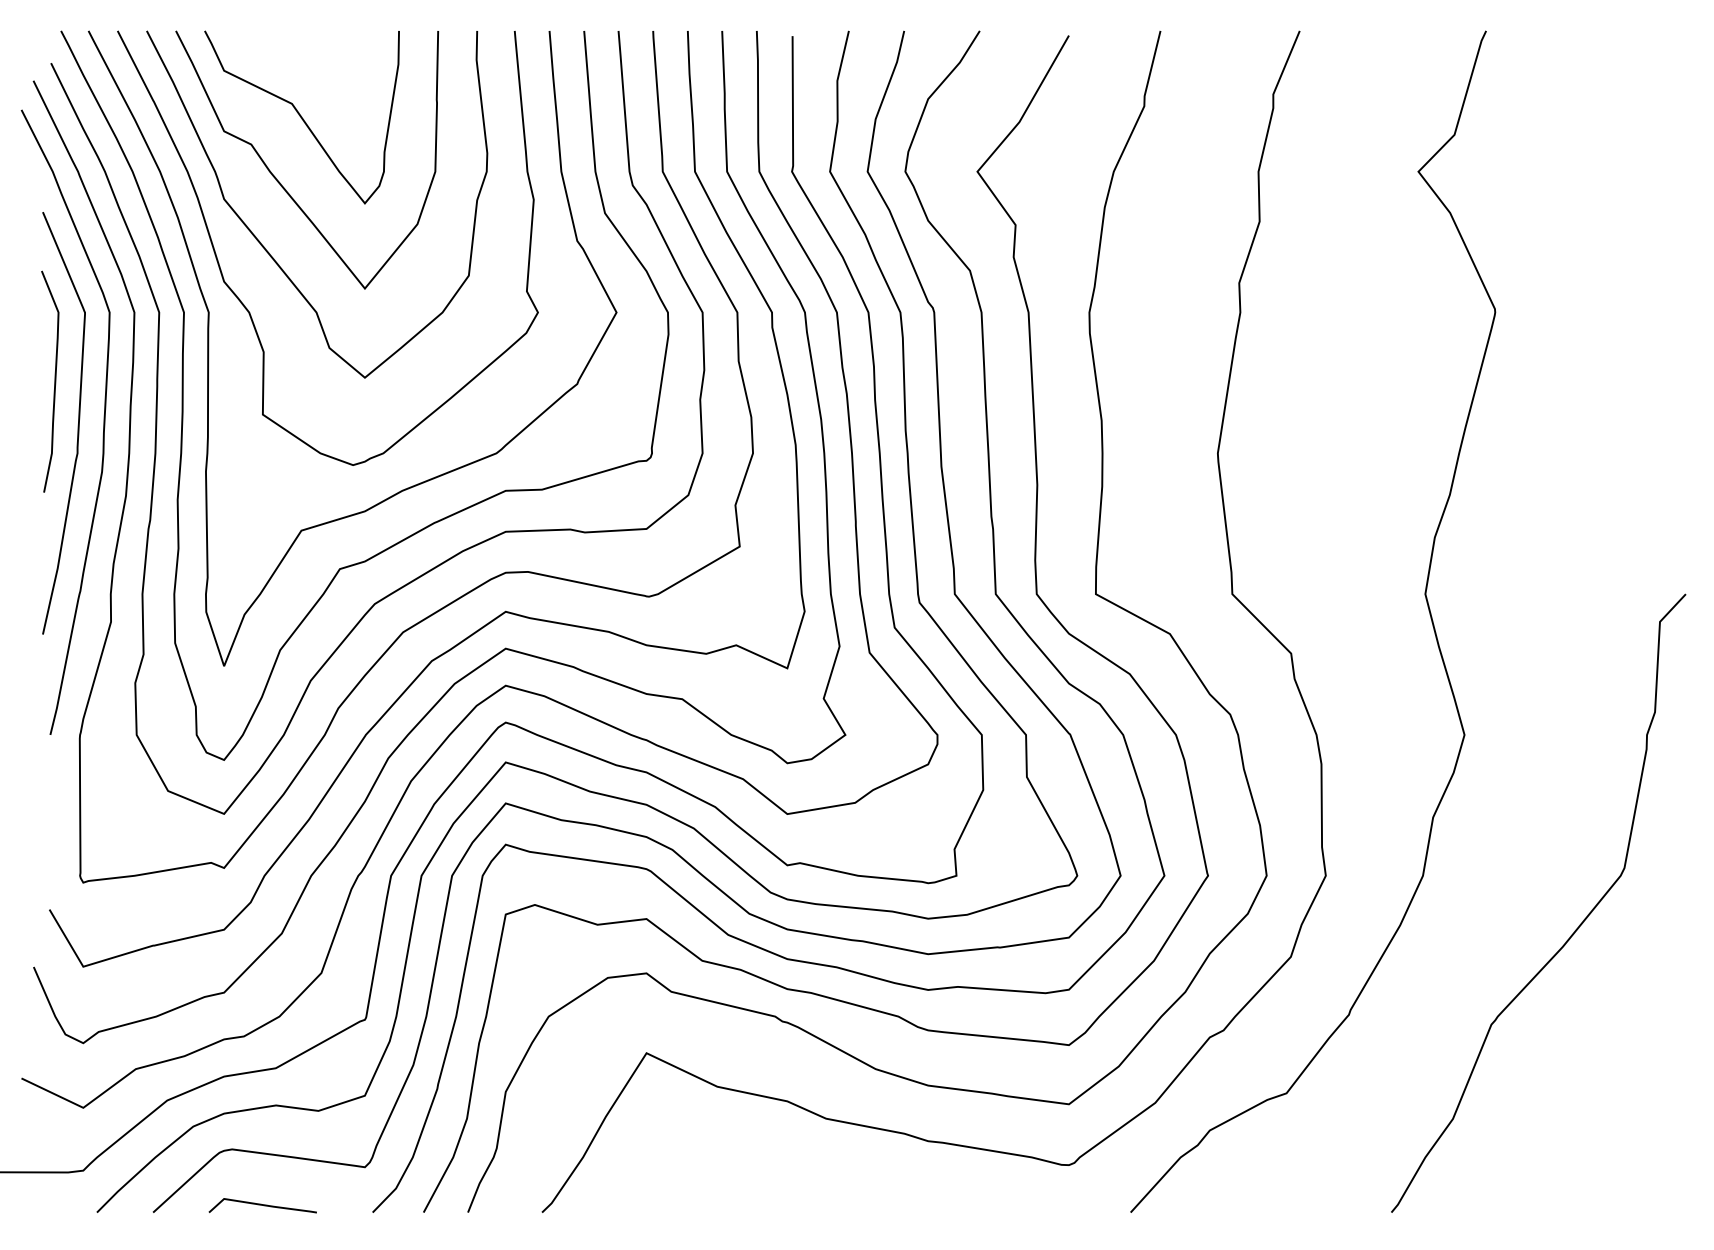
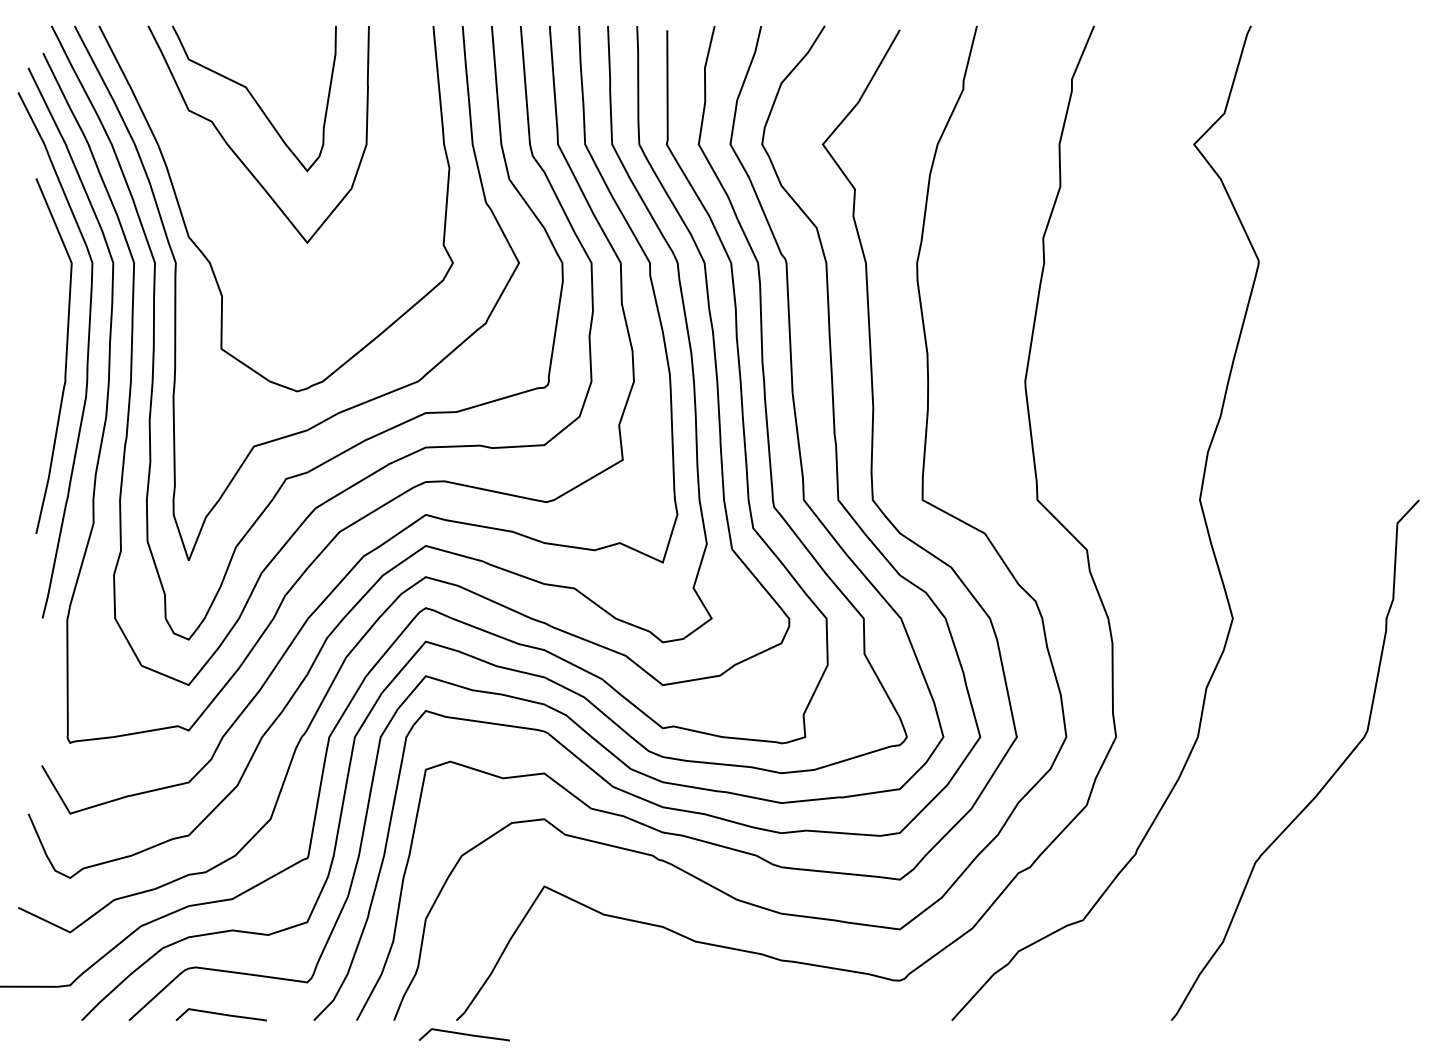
curve: (263, 244) -> (221, 205), removed
curve: (53, 382) -> (45, 321), removed
line: (550, 1229) -> (463, 1034), added

